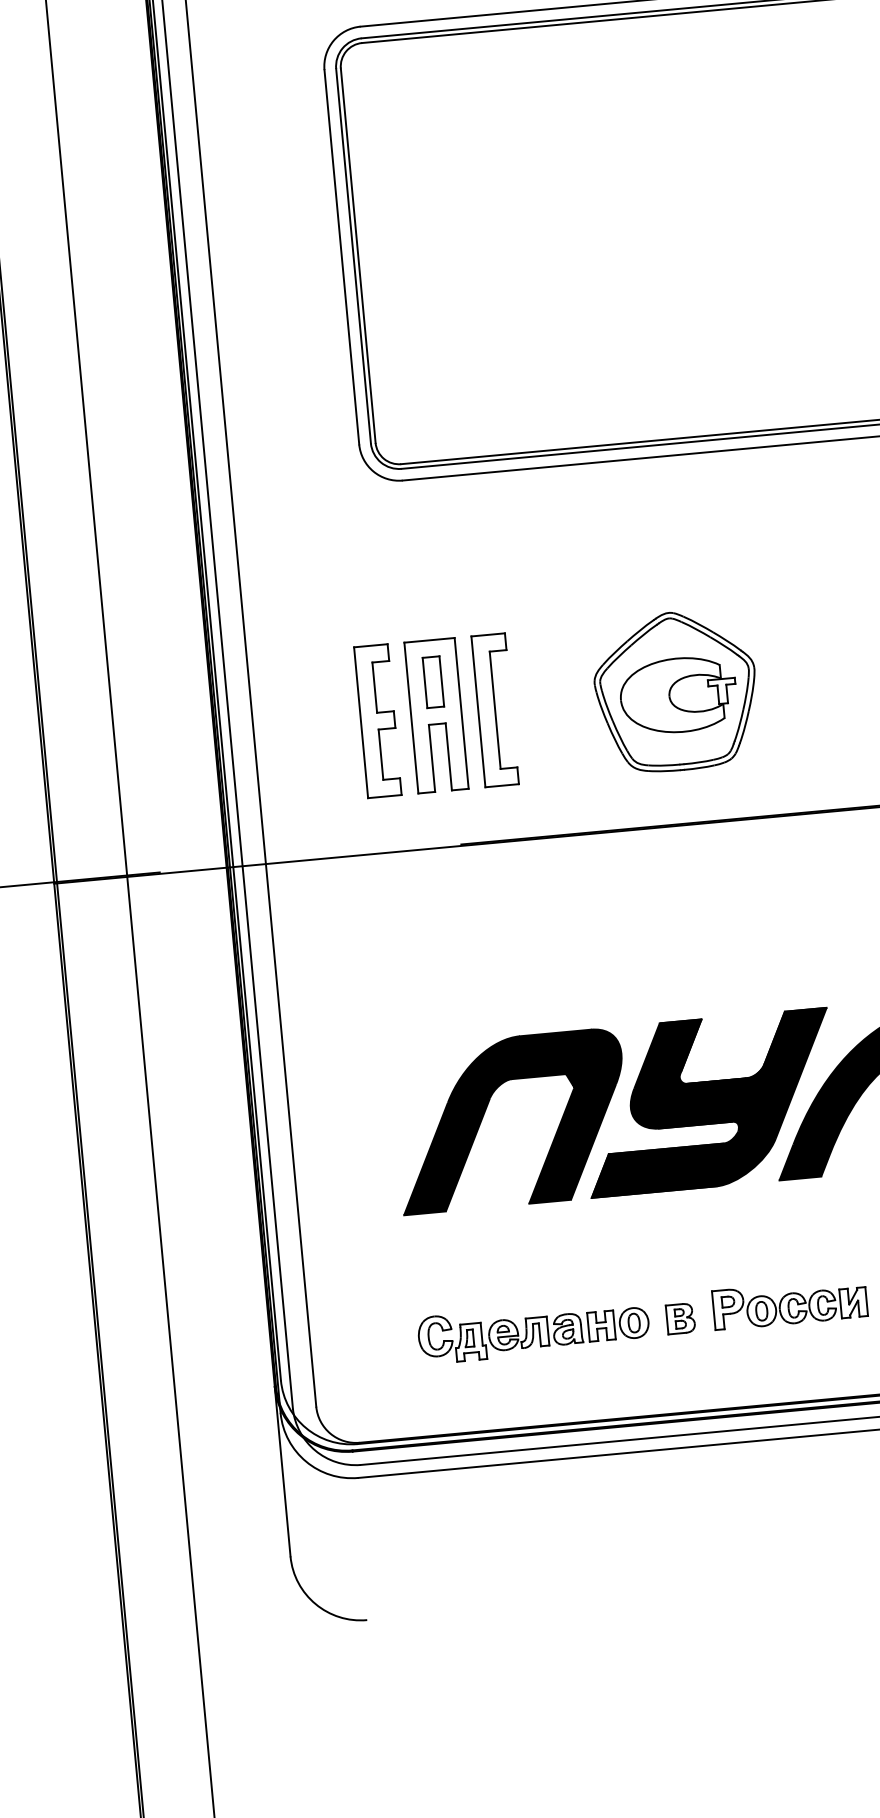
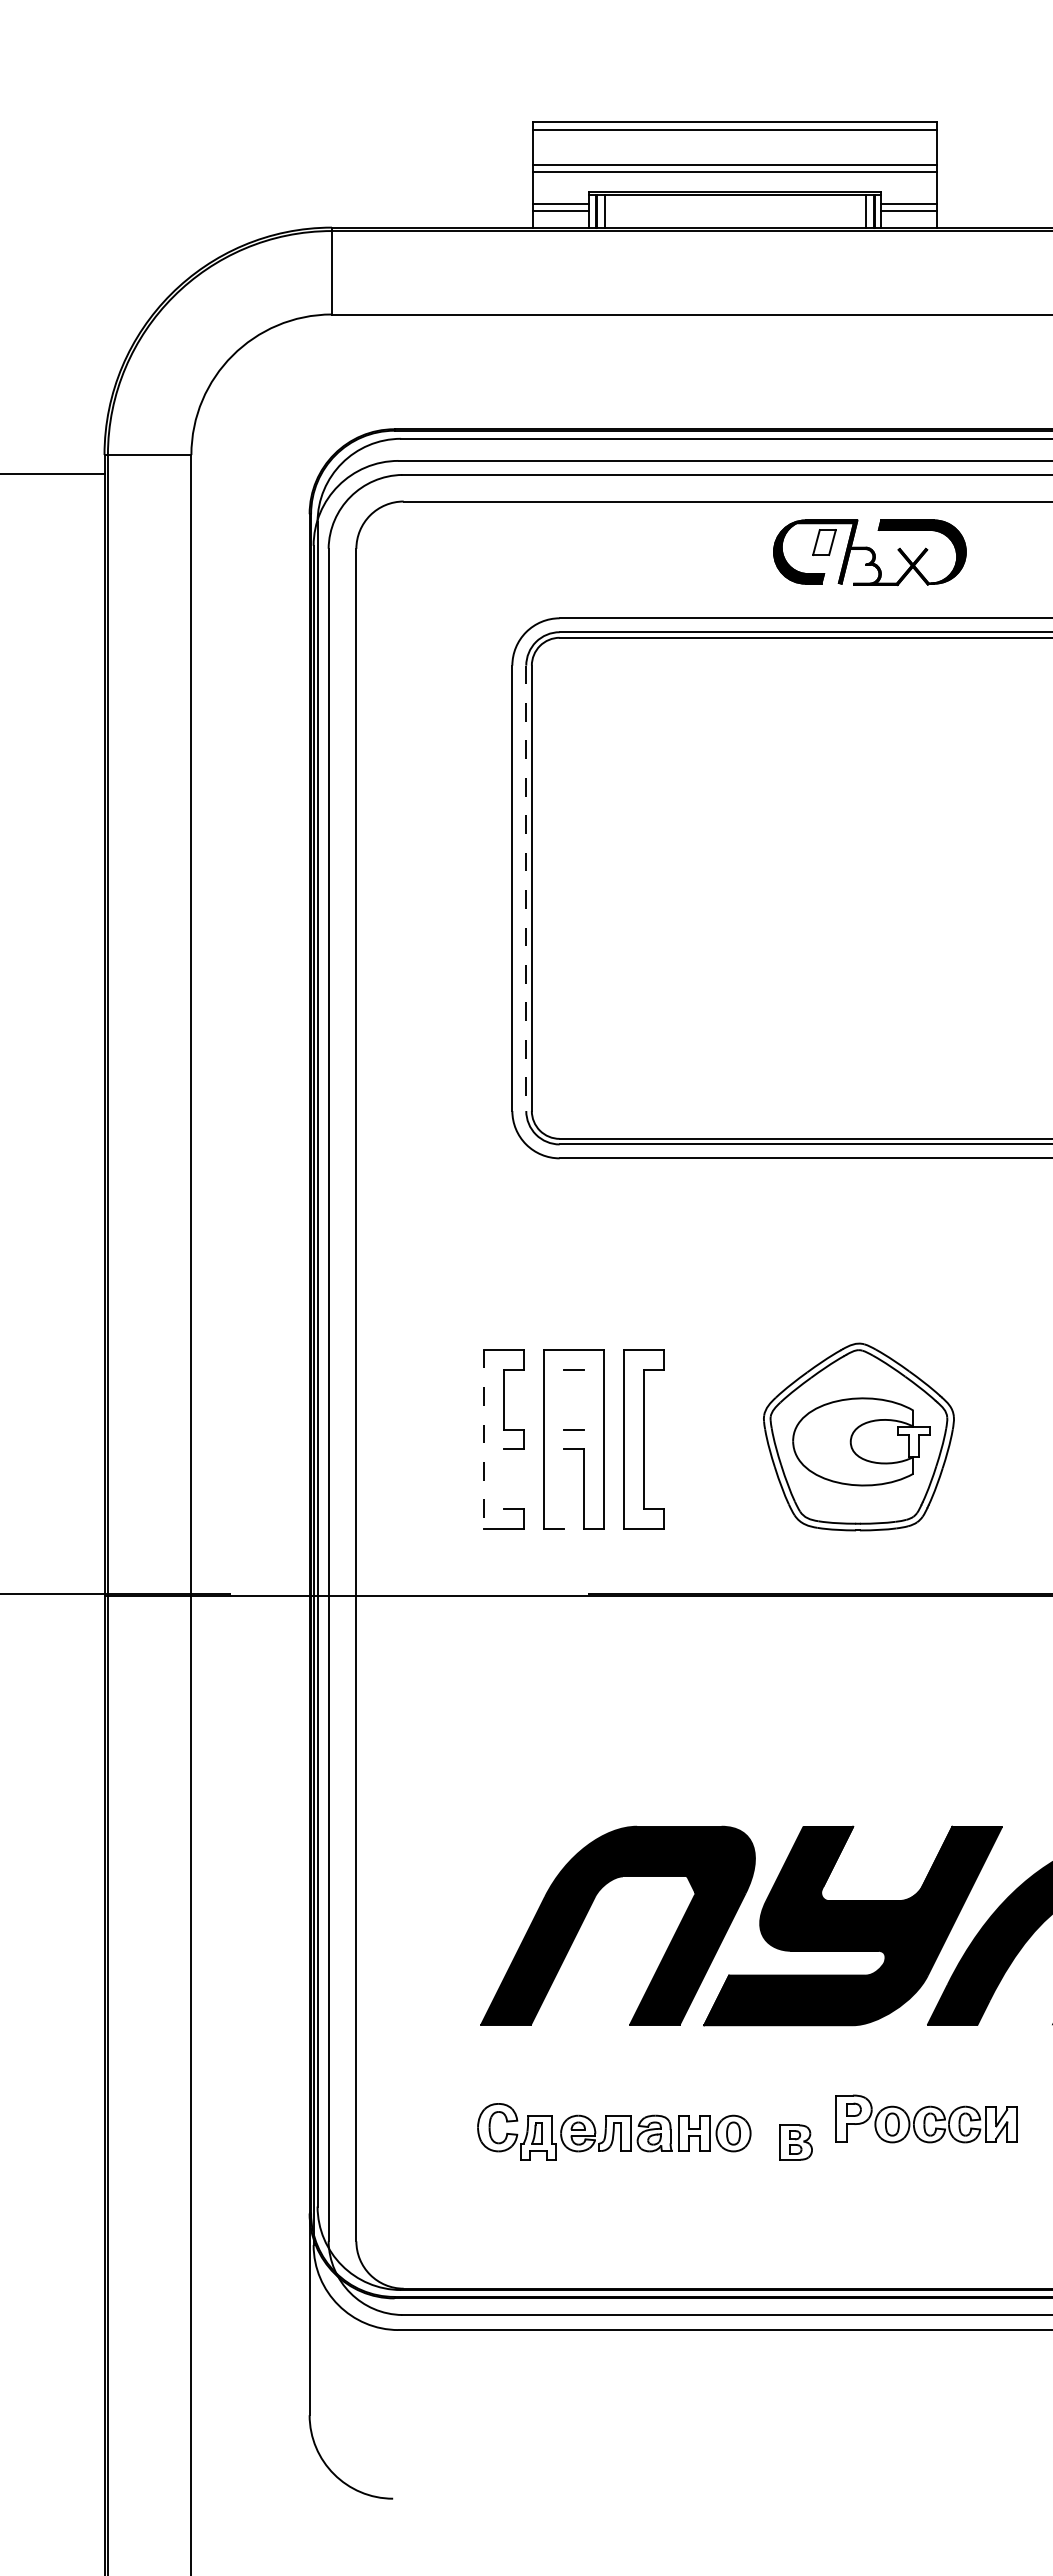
line: (353, 256) -> (526, 888), solid -> dashed
line: (441, 681) -> (583, 1399), removed
line: (424, 682) -> (563, 1399), removed
line: (361, 722) -> (484, 1439), solid -> dashed
line: (381, 754) -> (504, 1479), removed
line: (431, 758) -> (563, 1489), removed
part: (789, 1303) -> (926, 2118), moved
part: (680, 1318) -> (795, 2142), moved
part: (533, 1330) -> (614, 2131), moved

